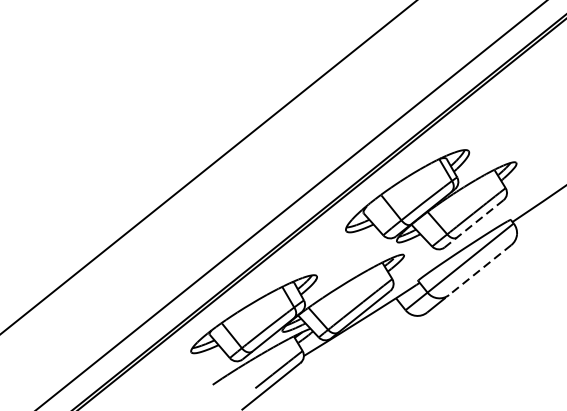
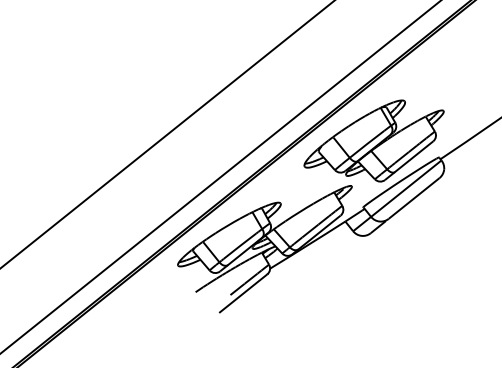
line: (474, 223) -> (409, 160), dashed -> solid
line: (480, 270) -> (414, 198), dashed -> solid

